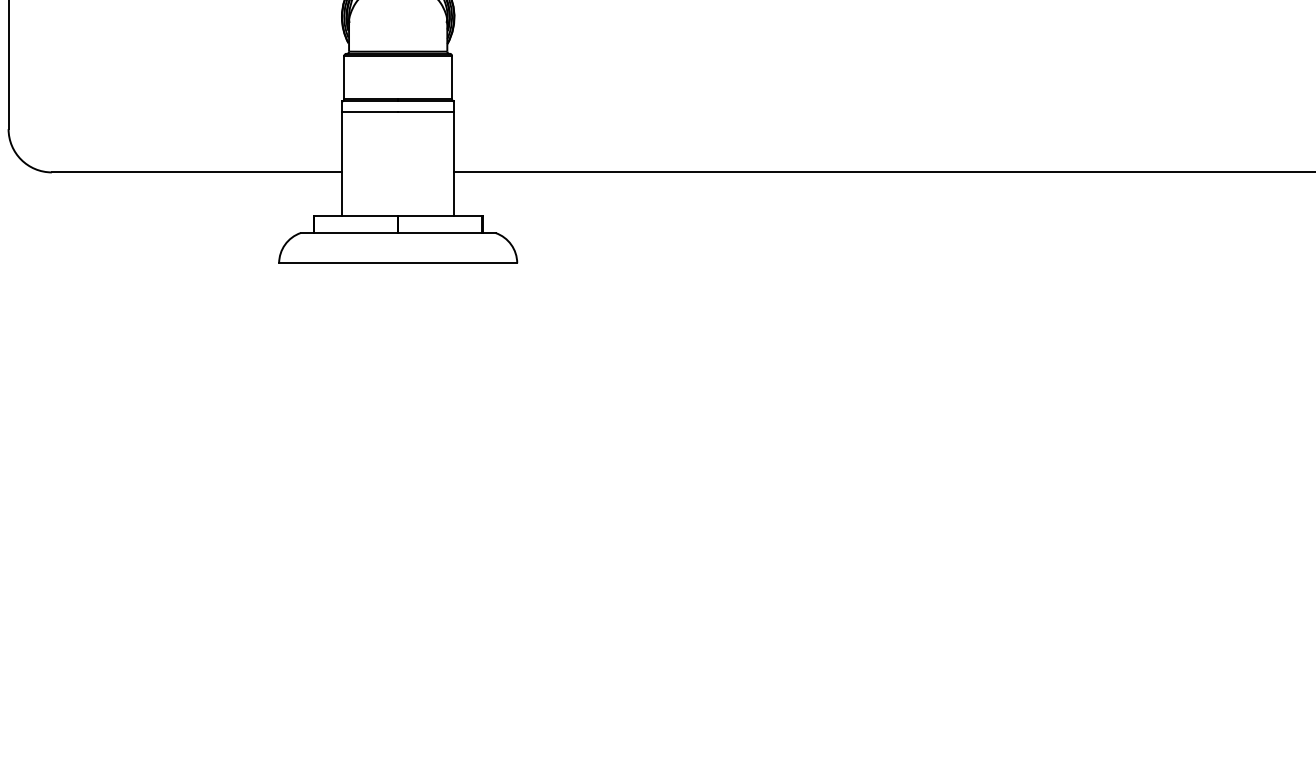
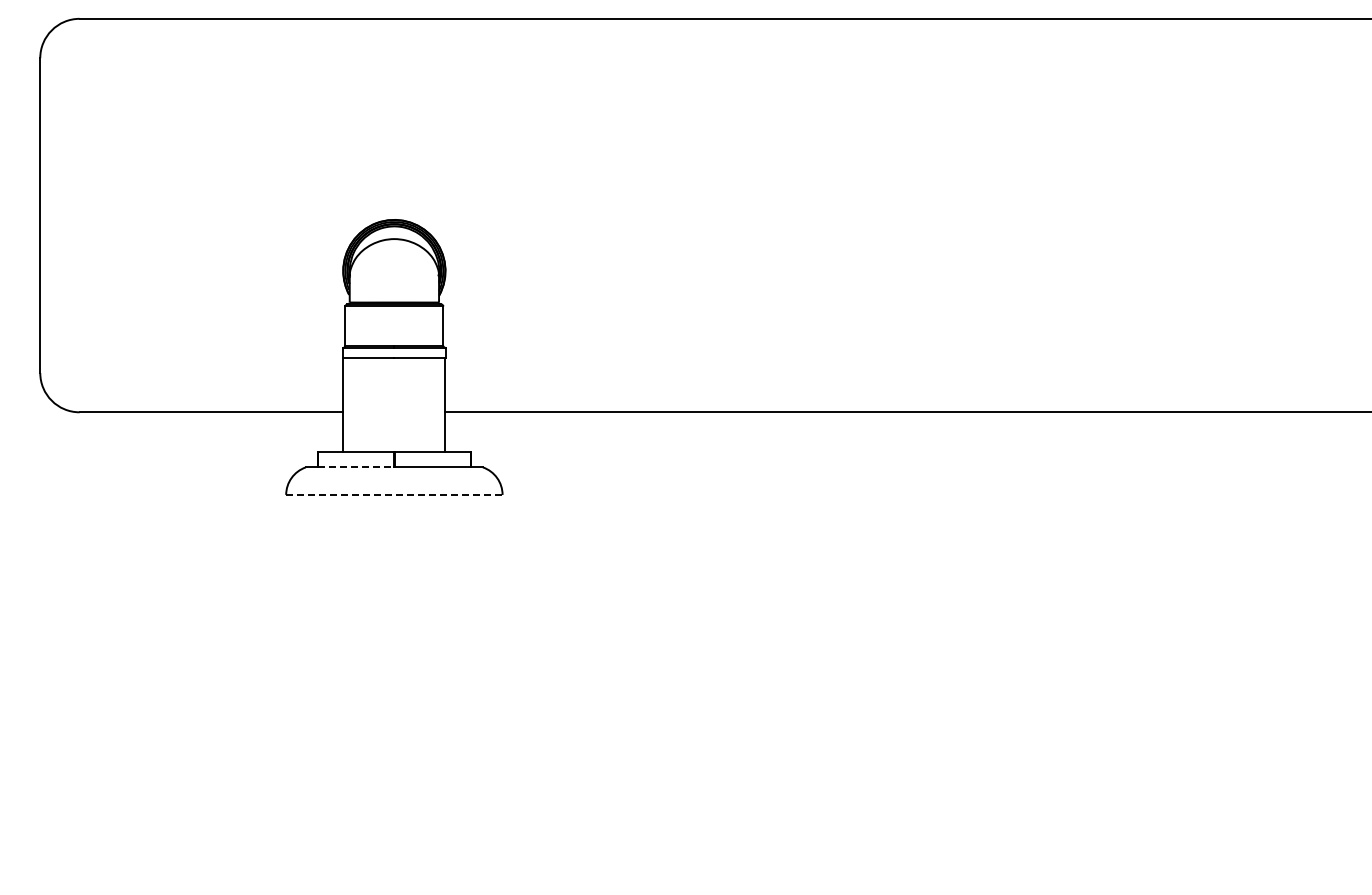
line: (356, 233) -> (356, 467), solid -> dashed
line: (398, 262) -> (394, 494), solid -> dashed

